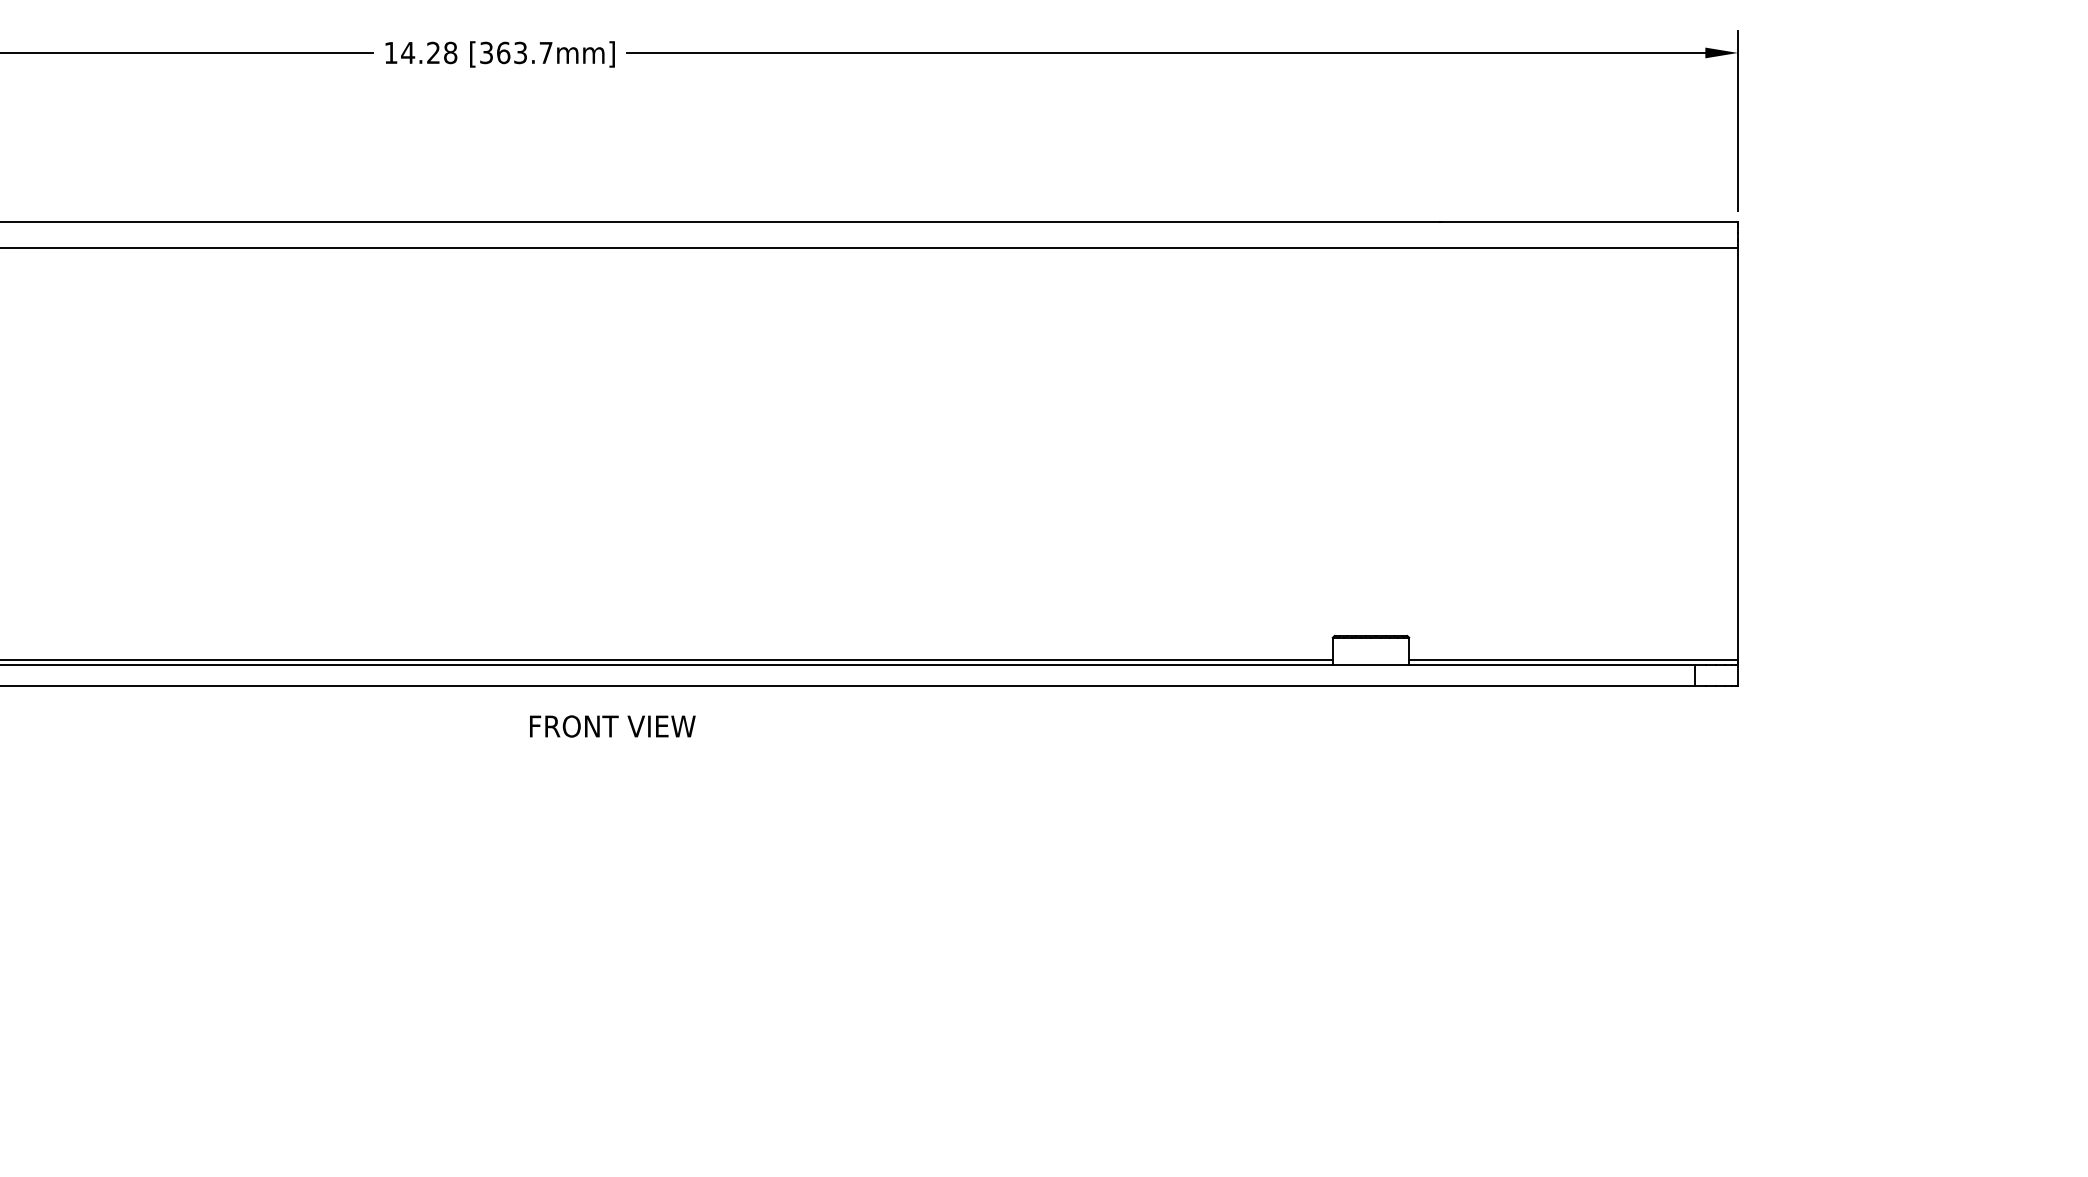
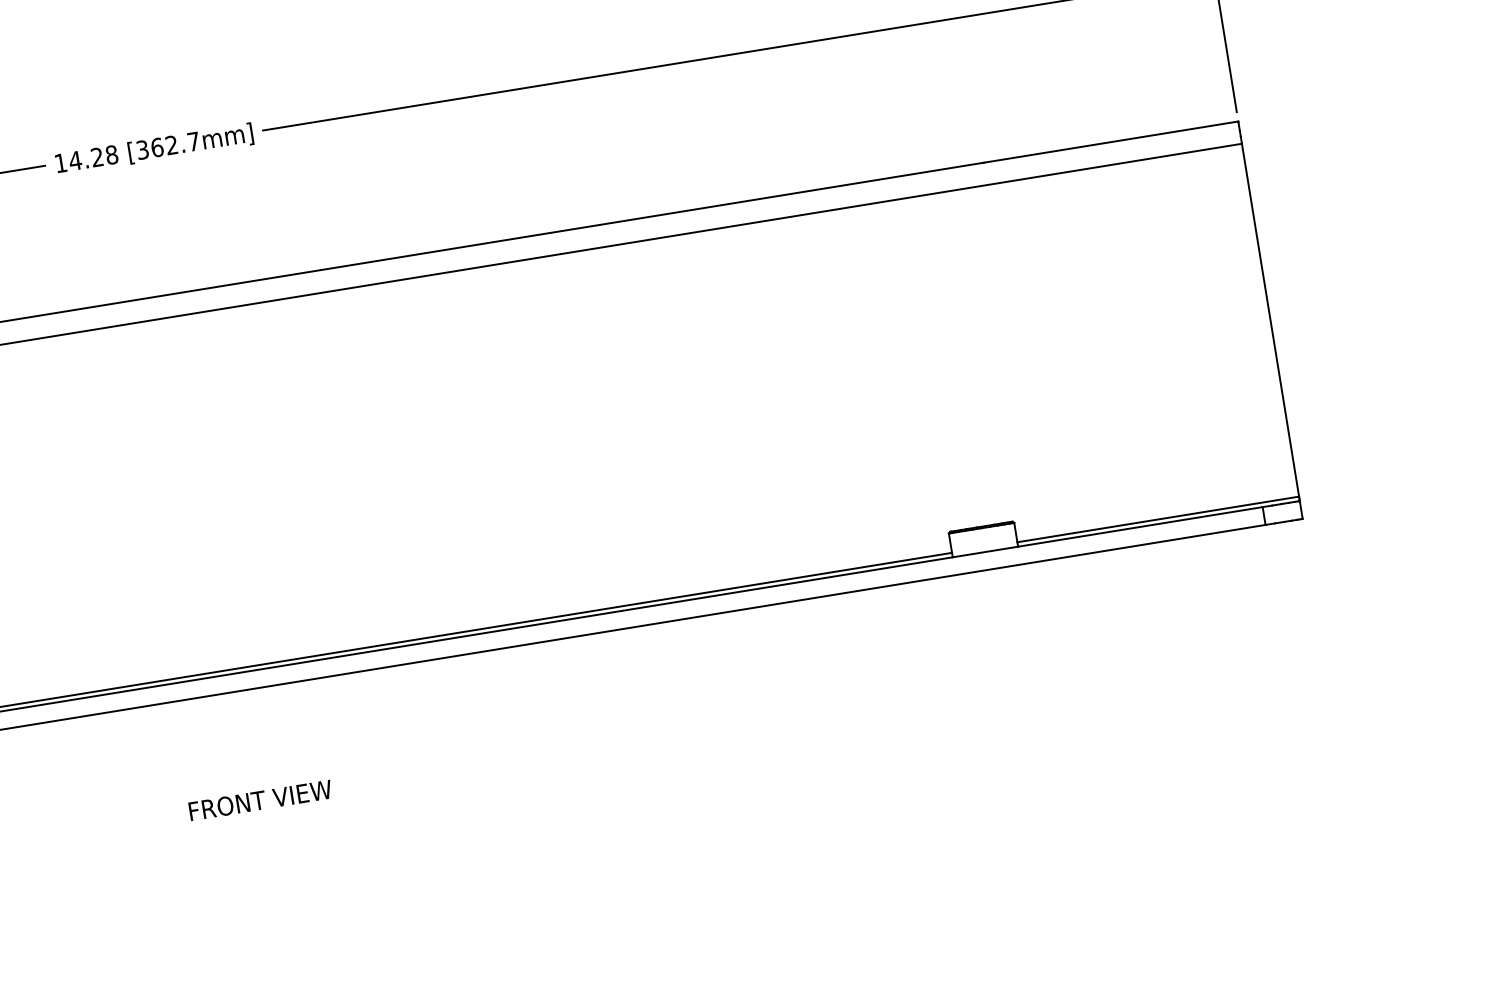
text: (520, 53) -> (171, 145), [363.7mm] -> [362.7mm]
text: (612, 726) -> (260, 800), moved

